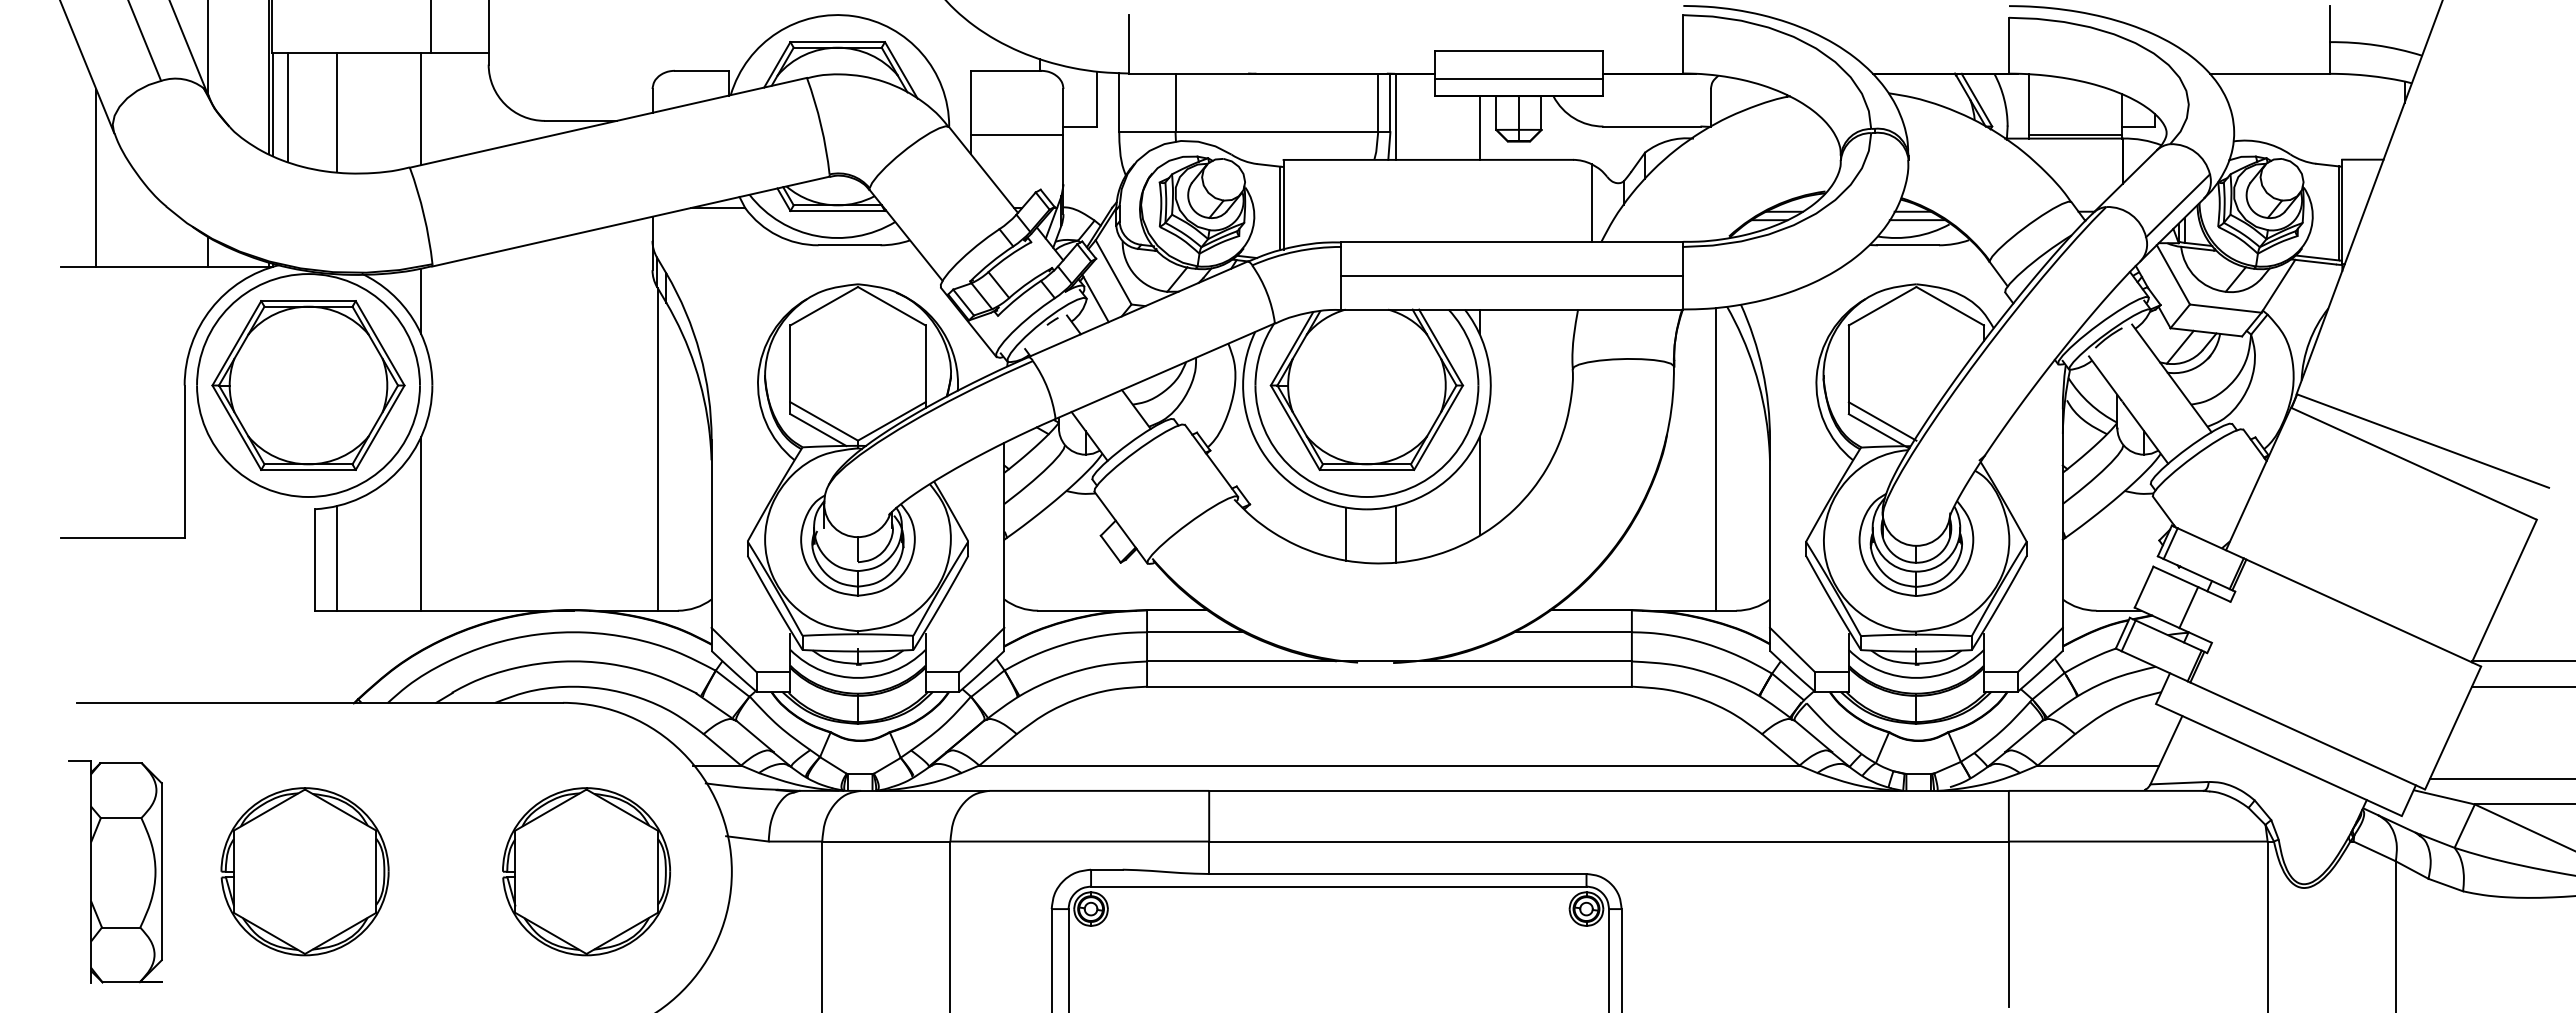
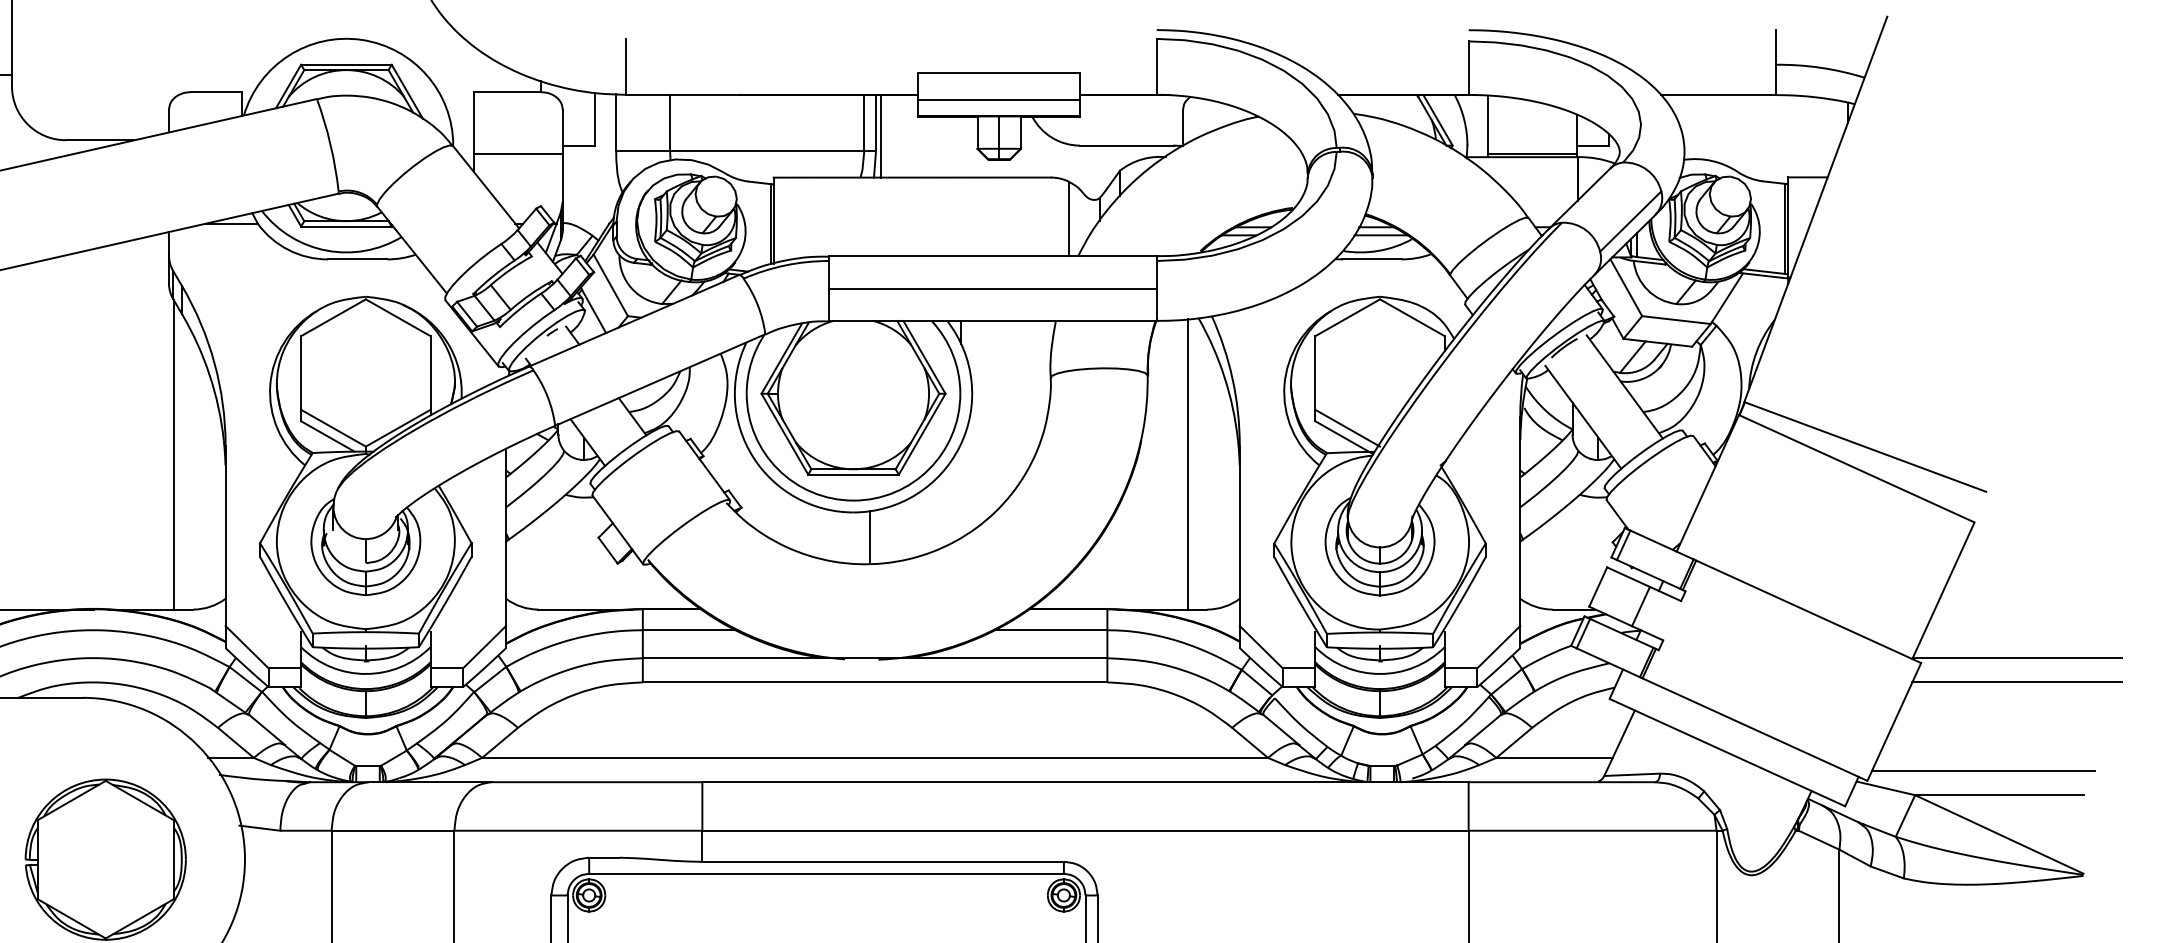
line: (1479, 127) -> (961, 146), removed
line: (1479, 486) -> (961, 490), removed
line: (1346, 533) -> (870, 535), moved
line: (1395, 534) -> (880, 536), removed

